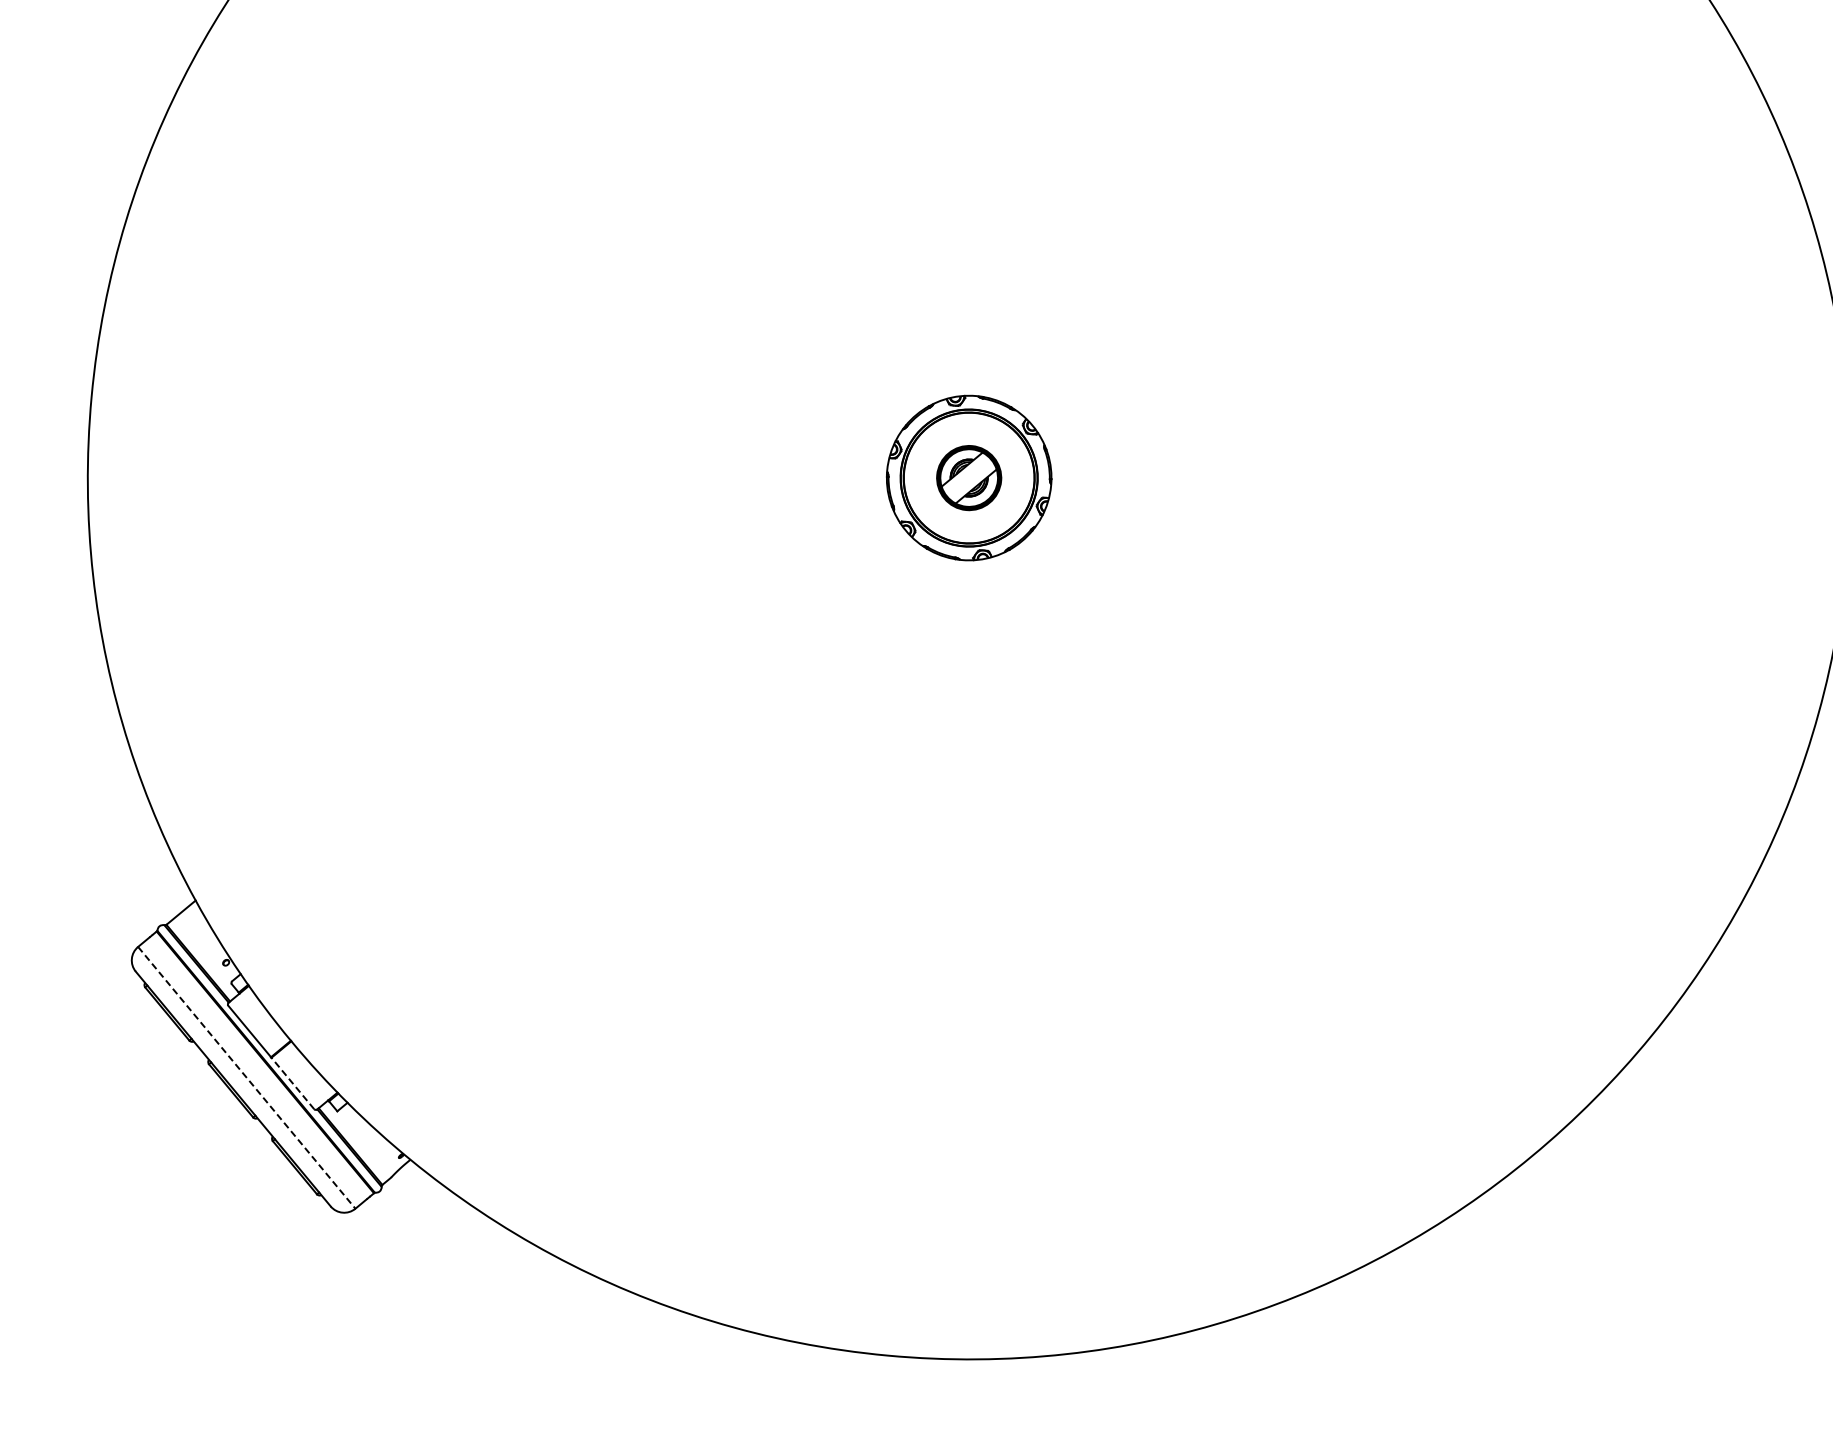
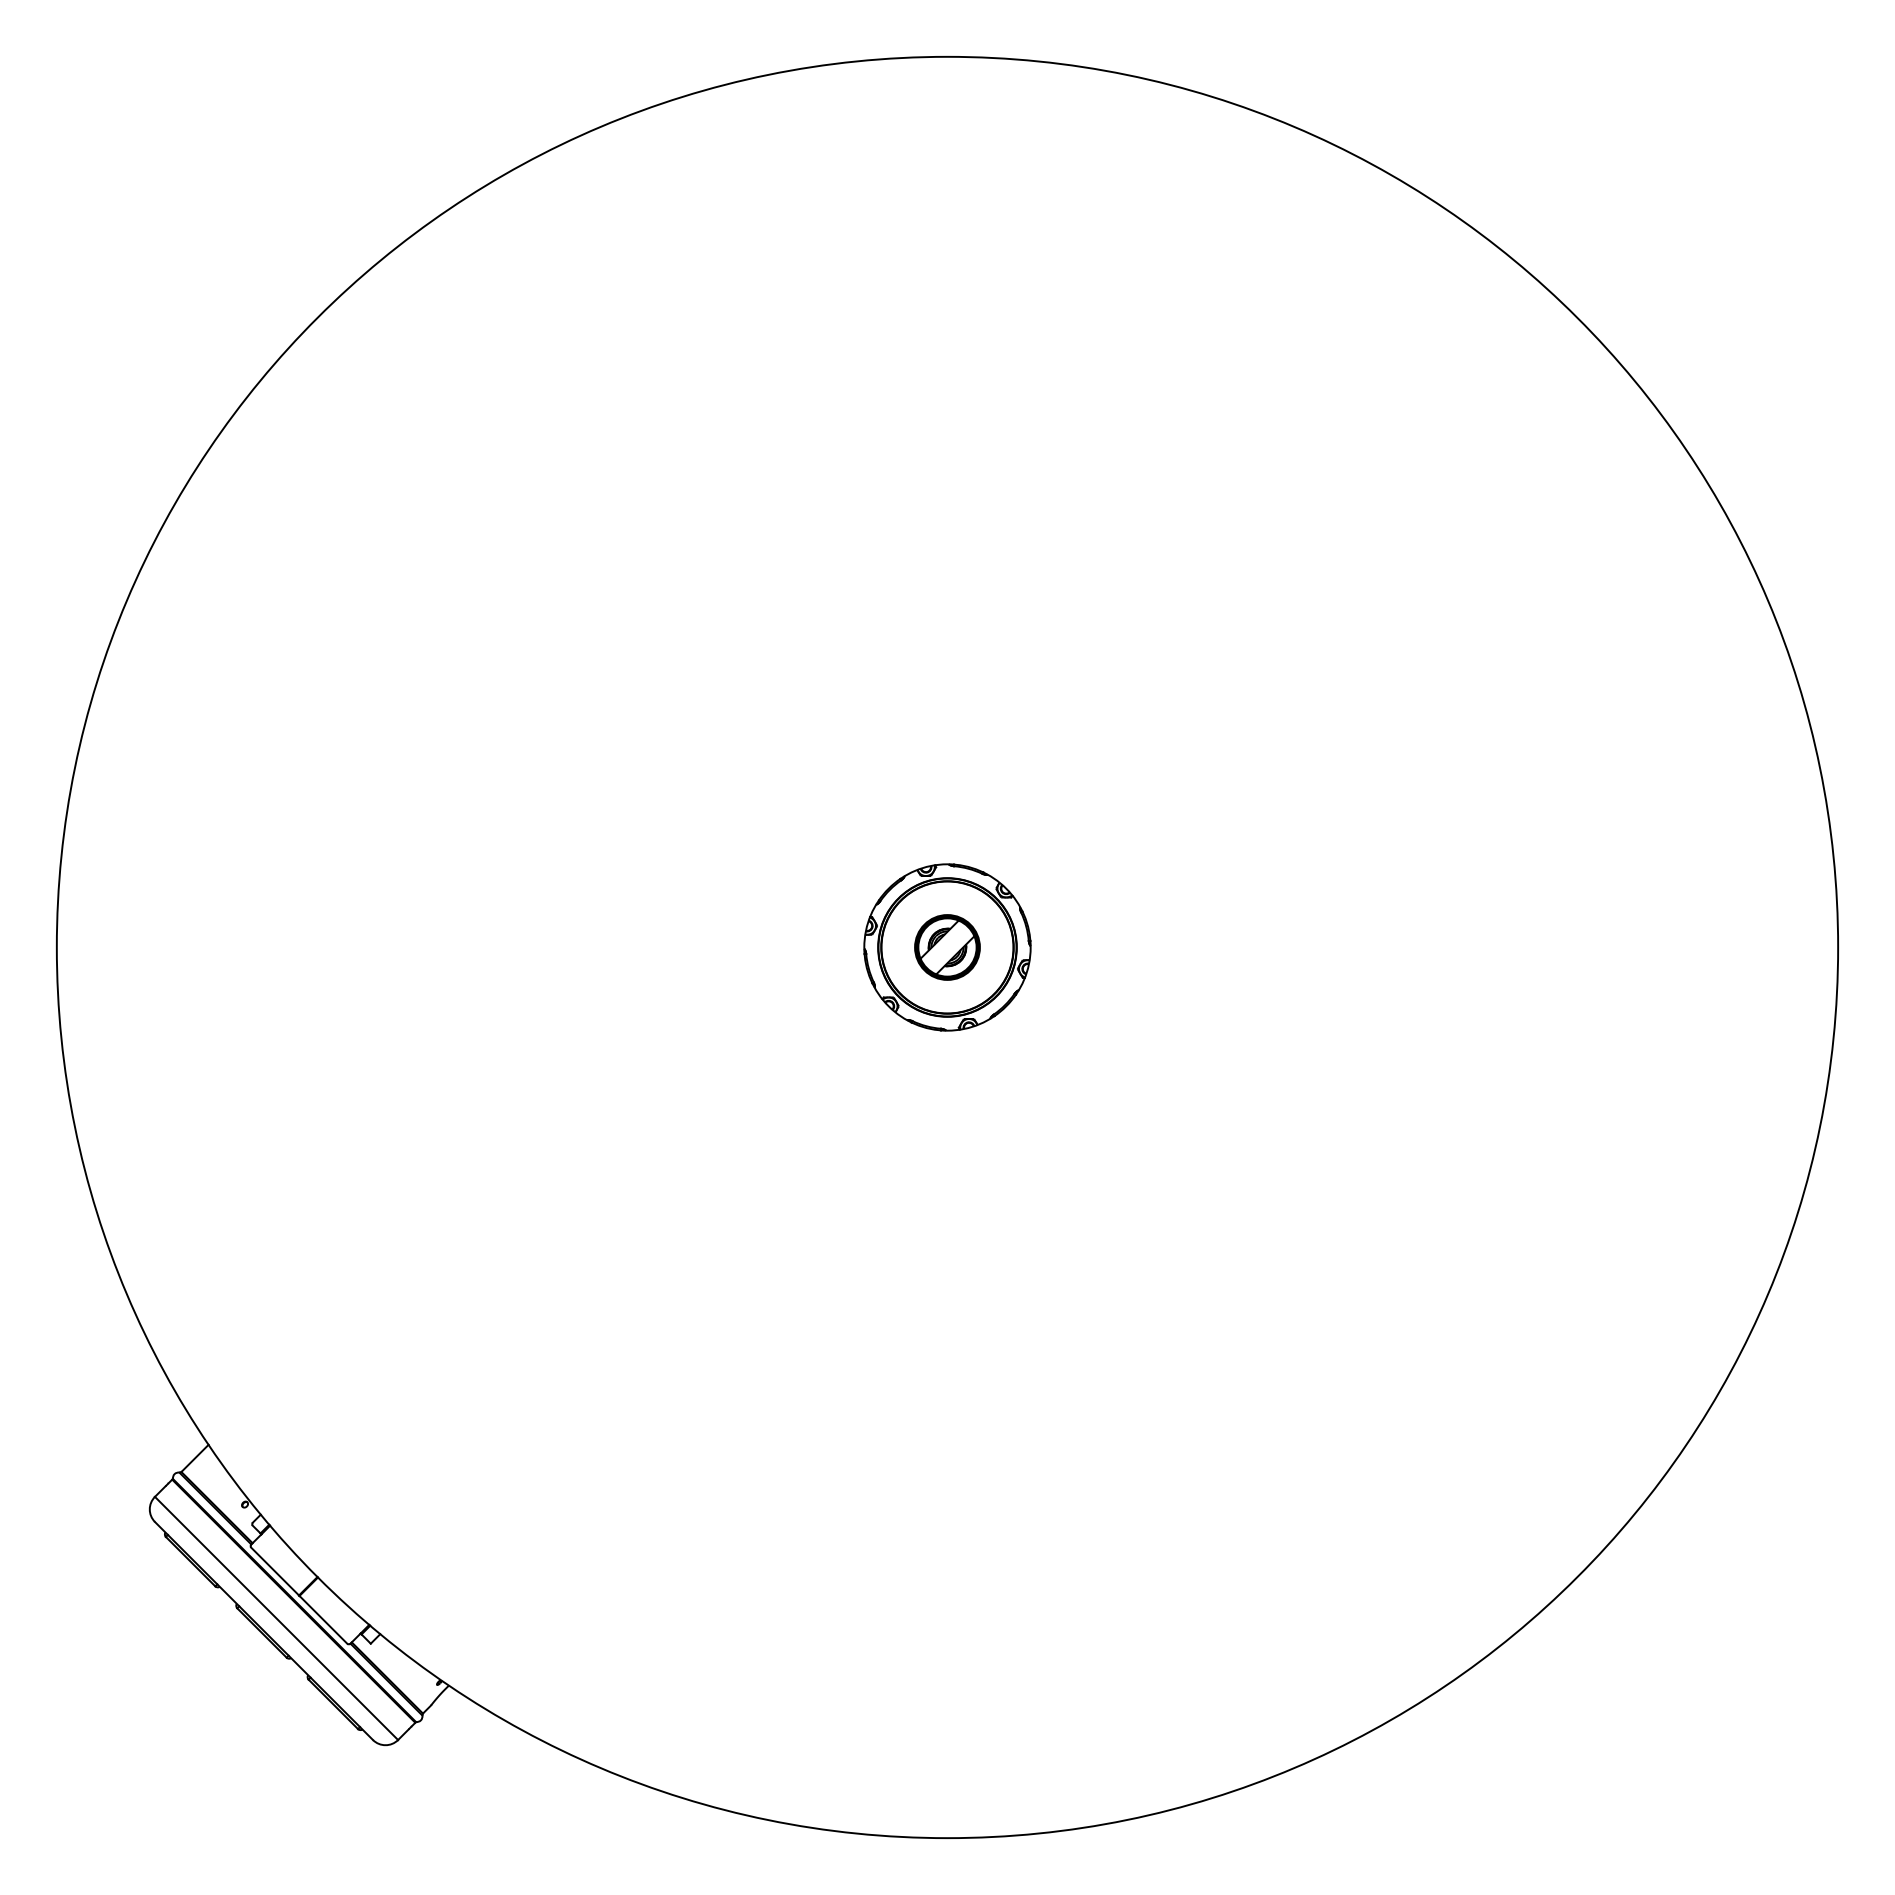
line: (246, 1077) -> (276, 1618), dashed -> solid
line: (292, 1083) -> (323, 1619), dashed -> solid

